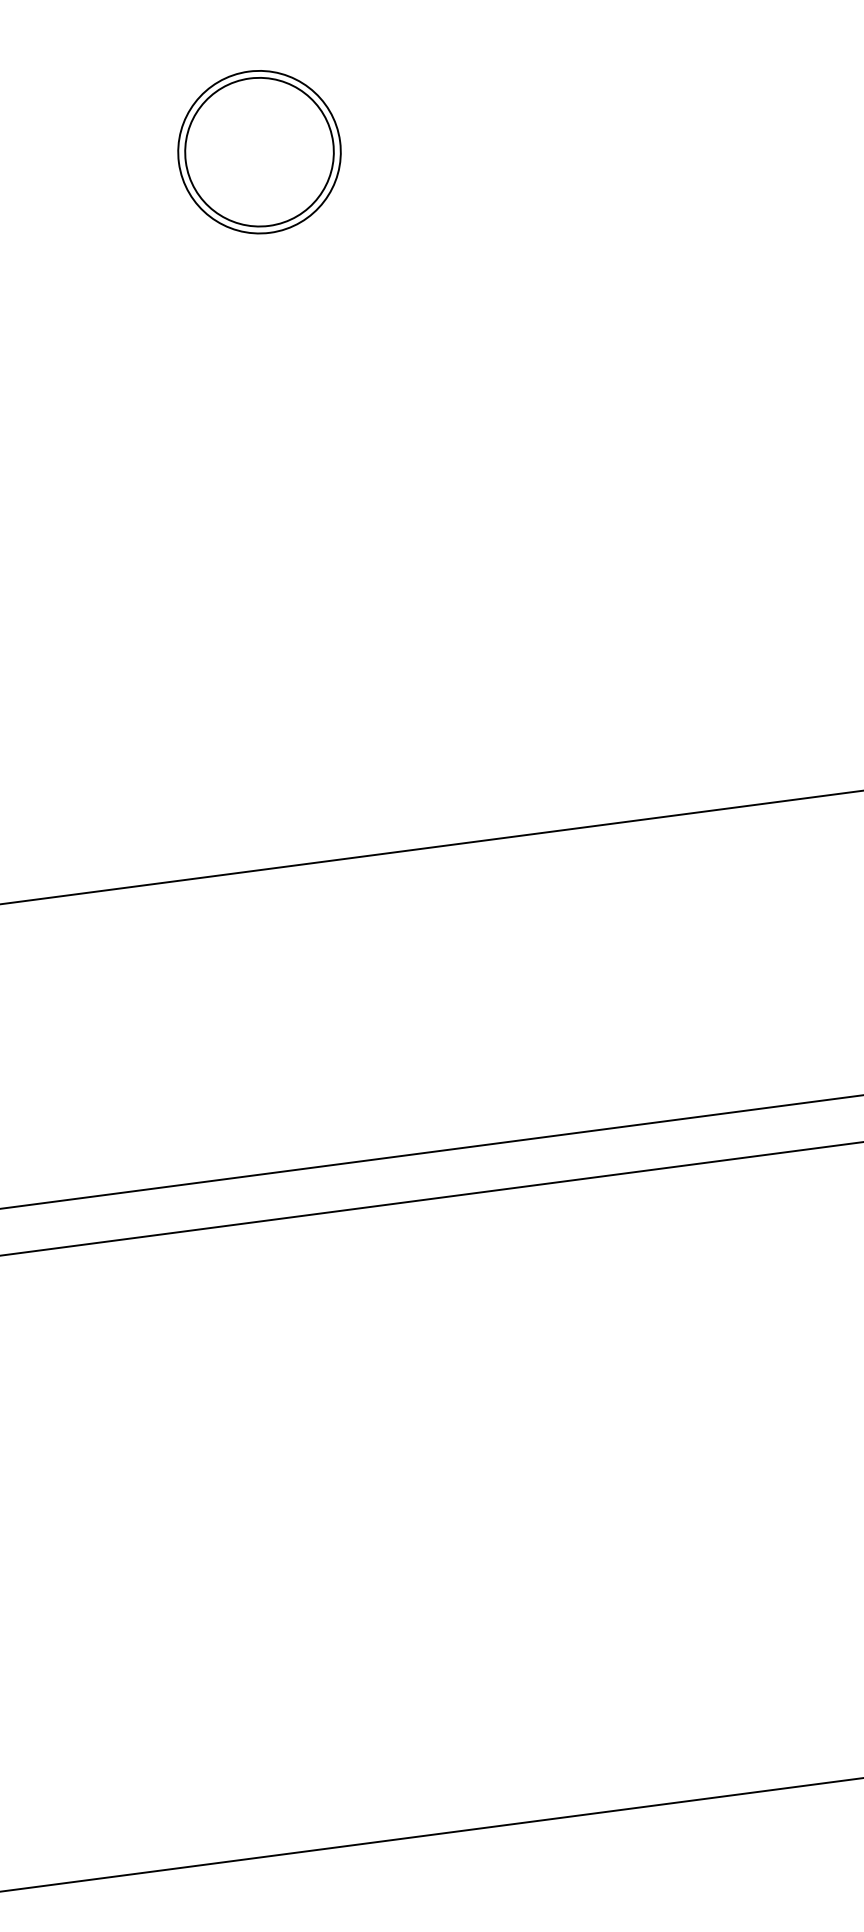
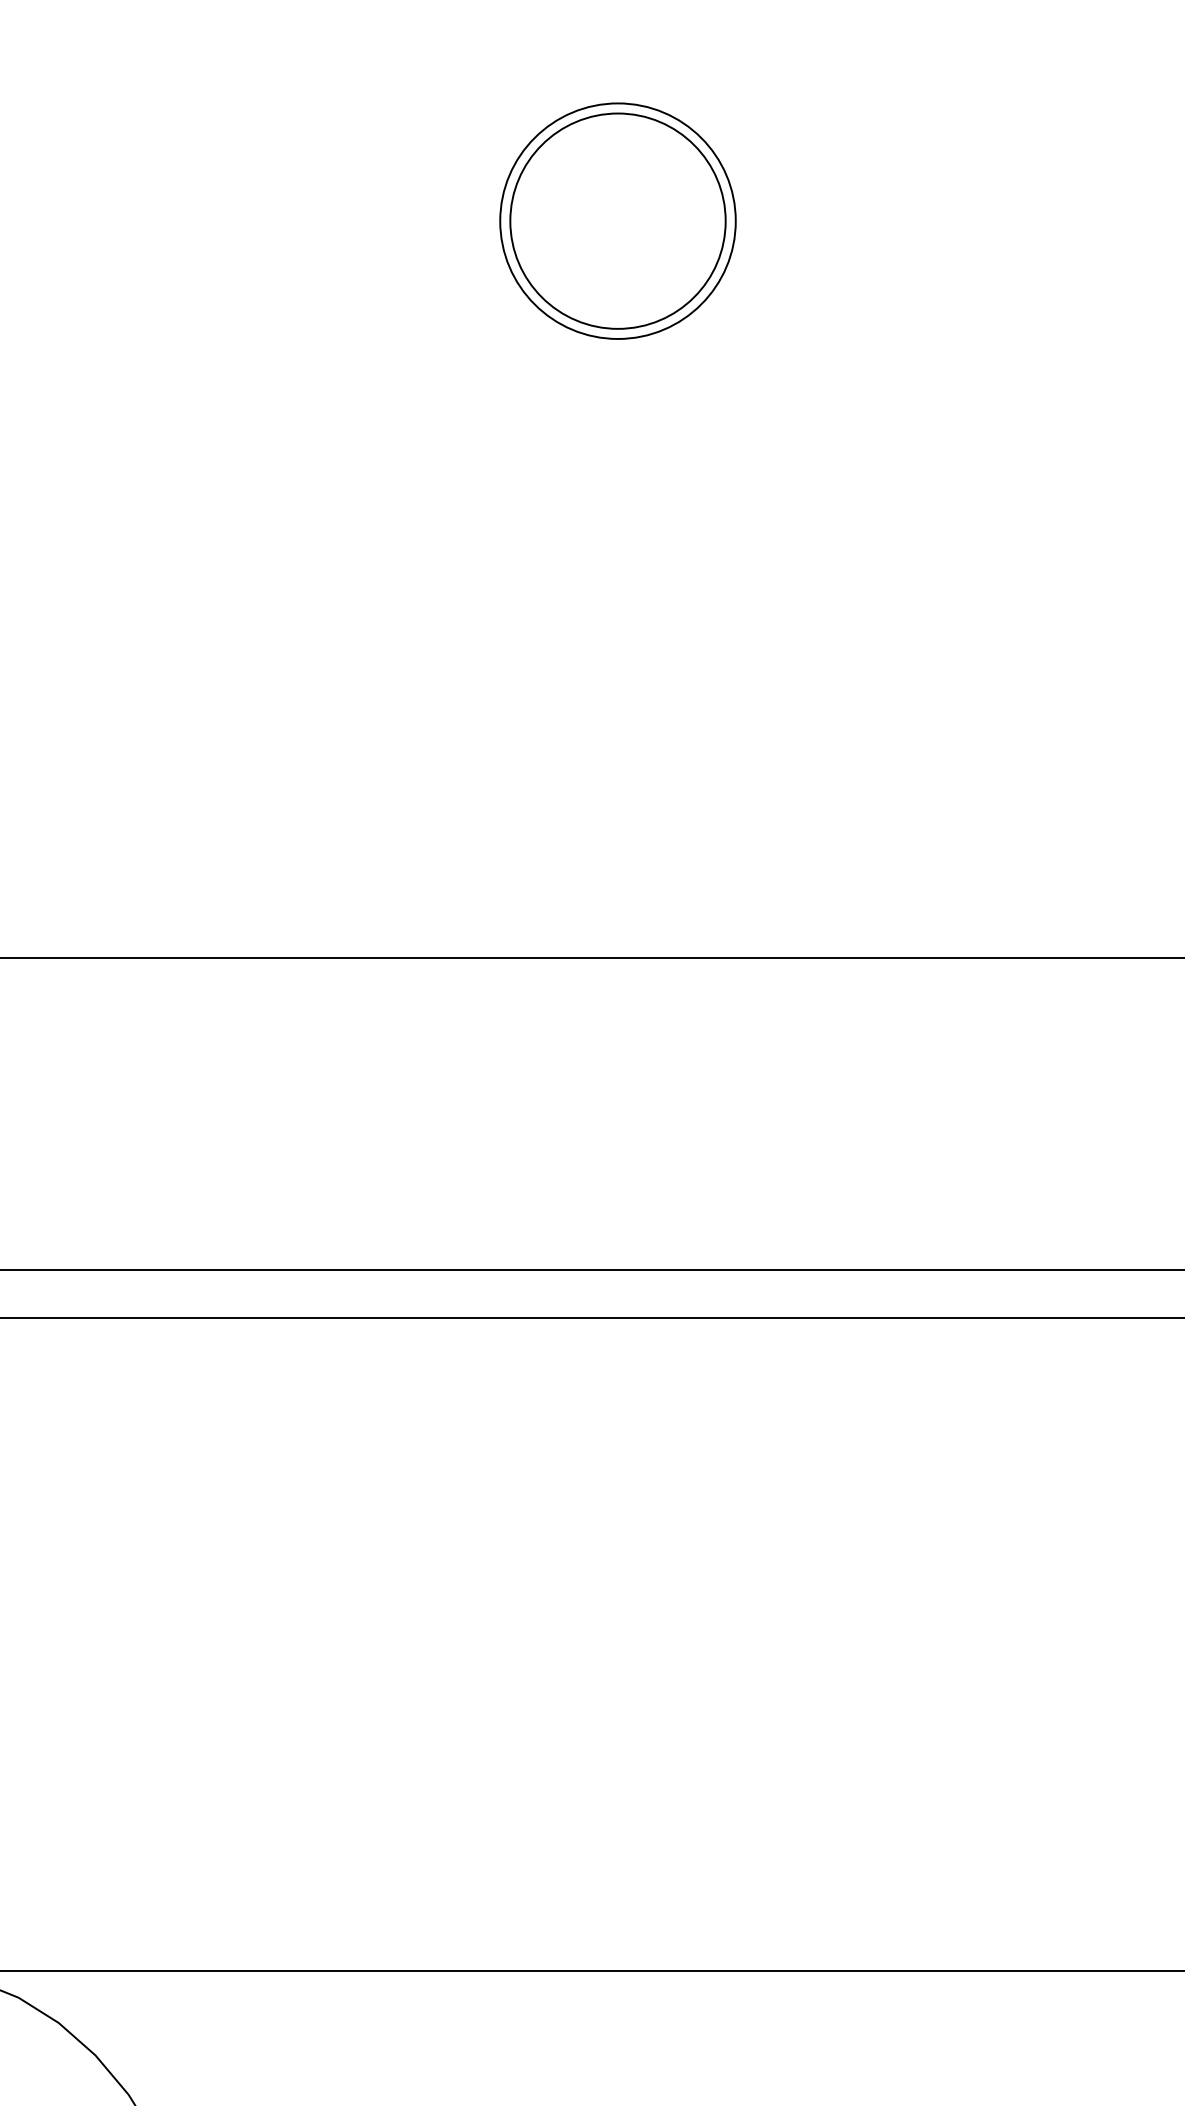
part: (259, 152) -> (617, 221), size x1.4

